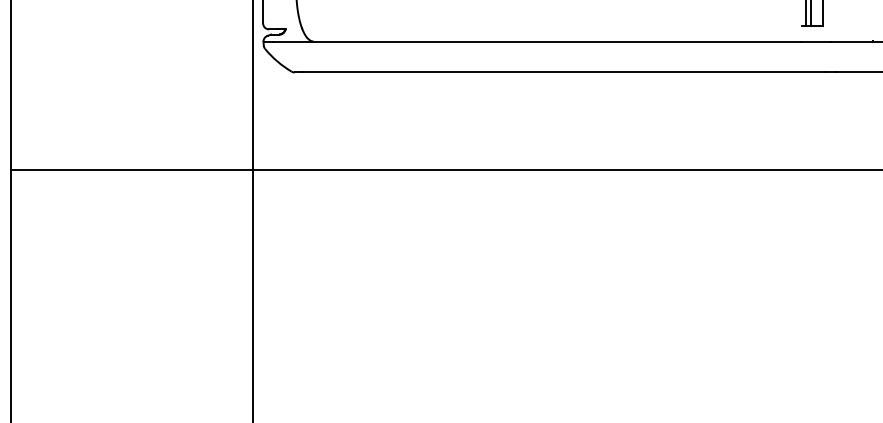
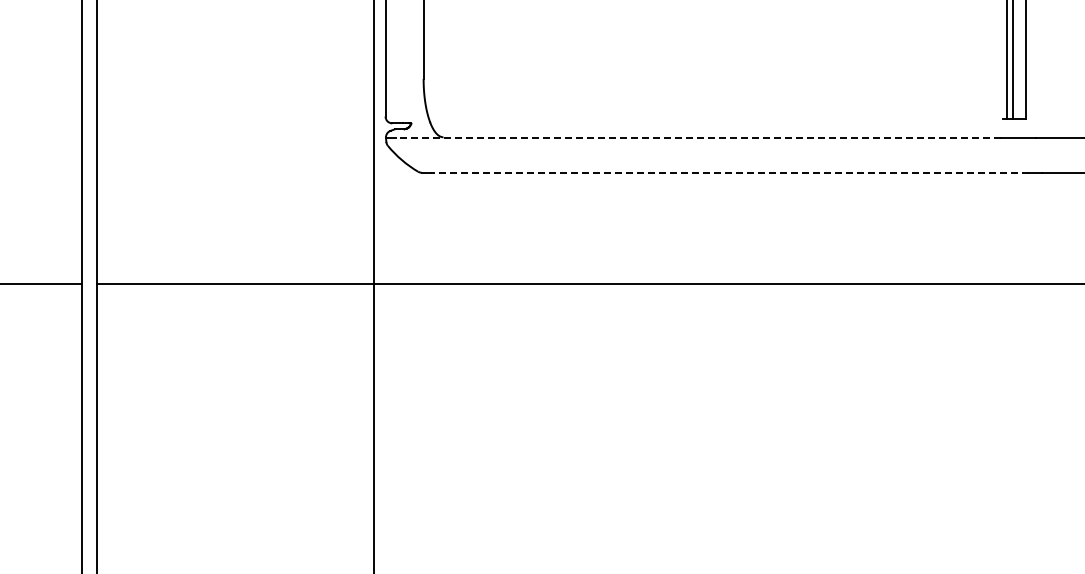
line: (536, 41) -> (698, 137), solid -> dashed
line: (563, 72) -> (729, 172), solid -> dashed

